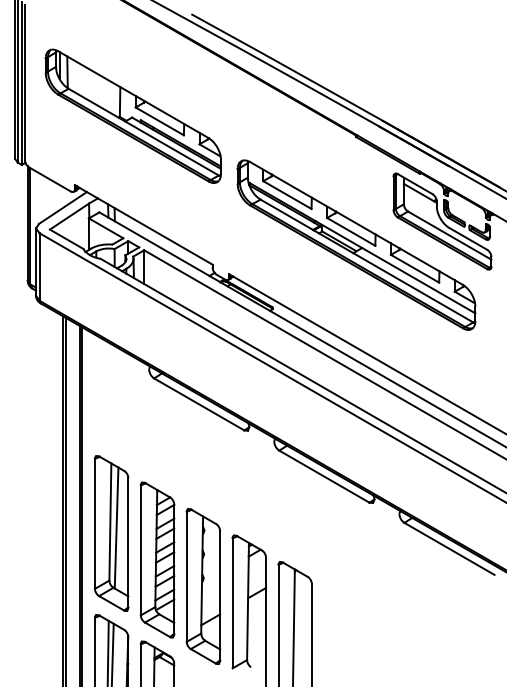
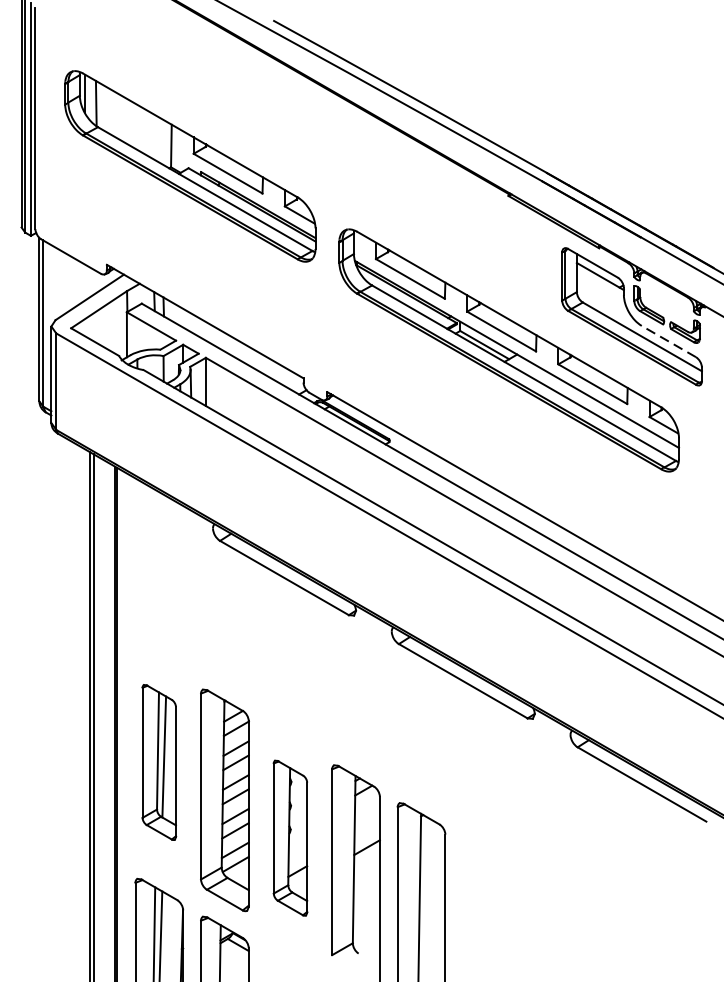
line: (468, 238) -> (669, 340), solid -> dashed
part: (111, 533) -> (159, 762), size x0.7
part: (203, 586) -> (290, 838), size x0.7

